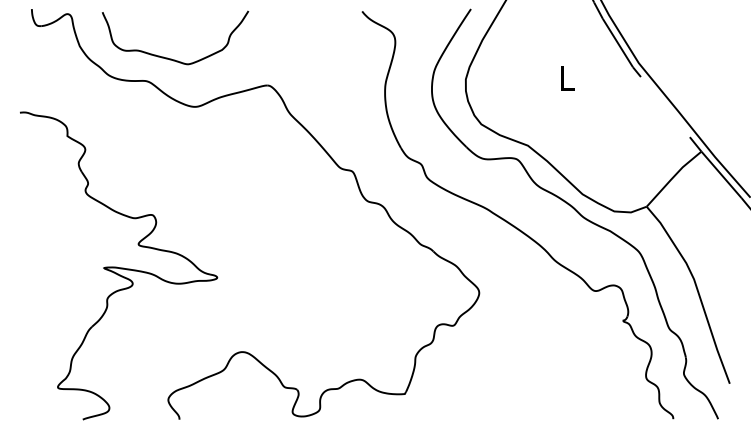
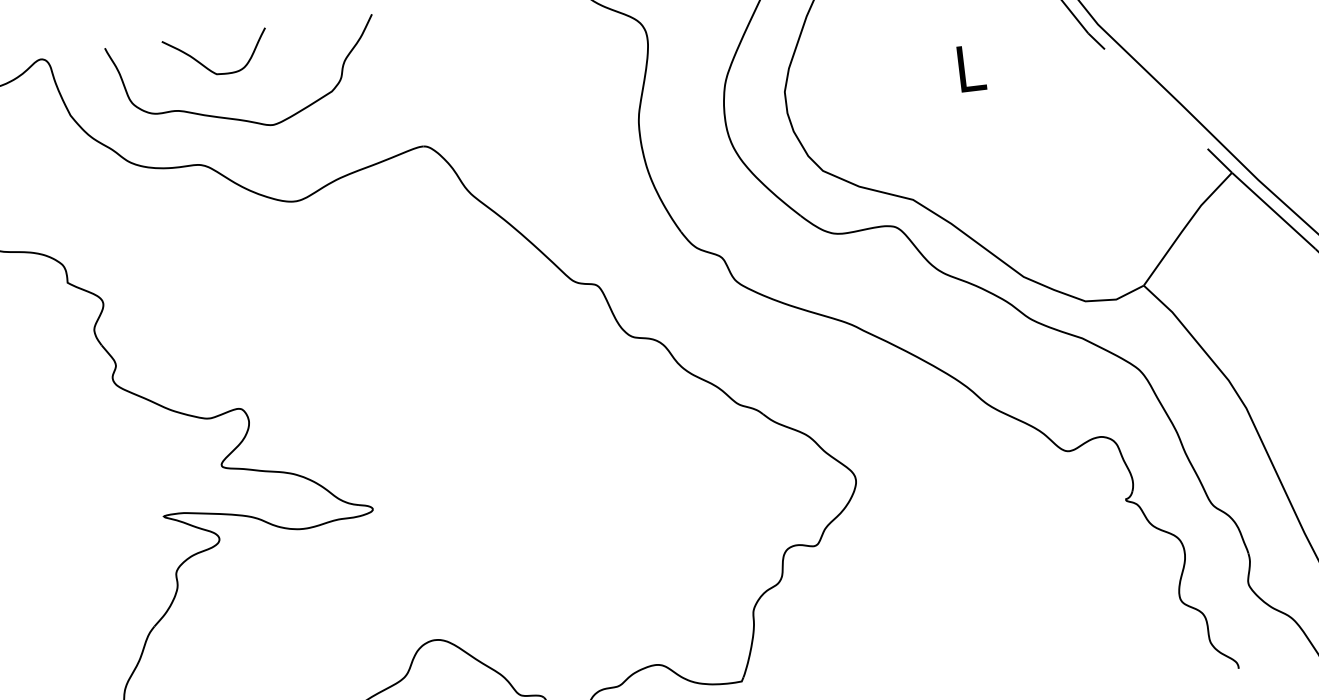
curve: (155, 27) -> (205, 64), added

